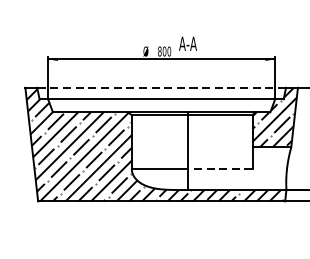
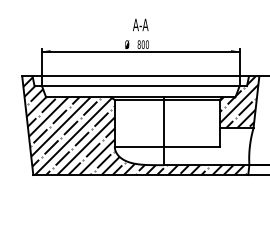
text: (187, 43) -> (140, 24), moved
line: (161, 88) -> (140, 76), dashed -> solid
line: (219, 168) -> (191, 146), dashed -> solid

